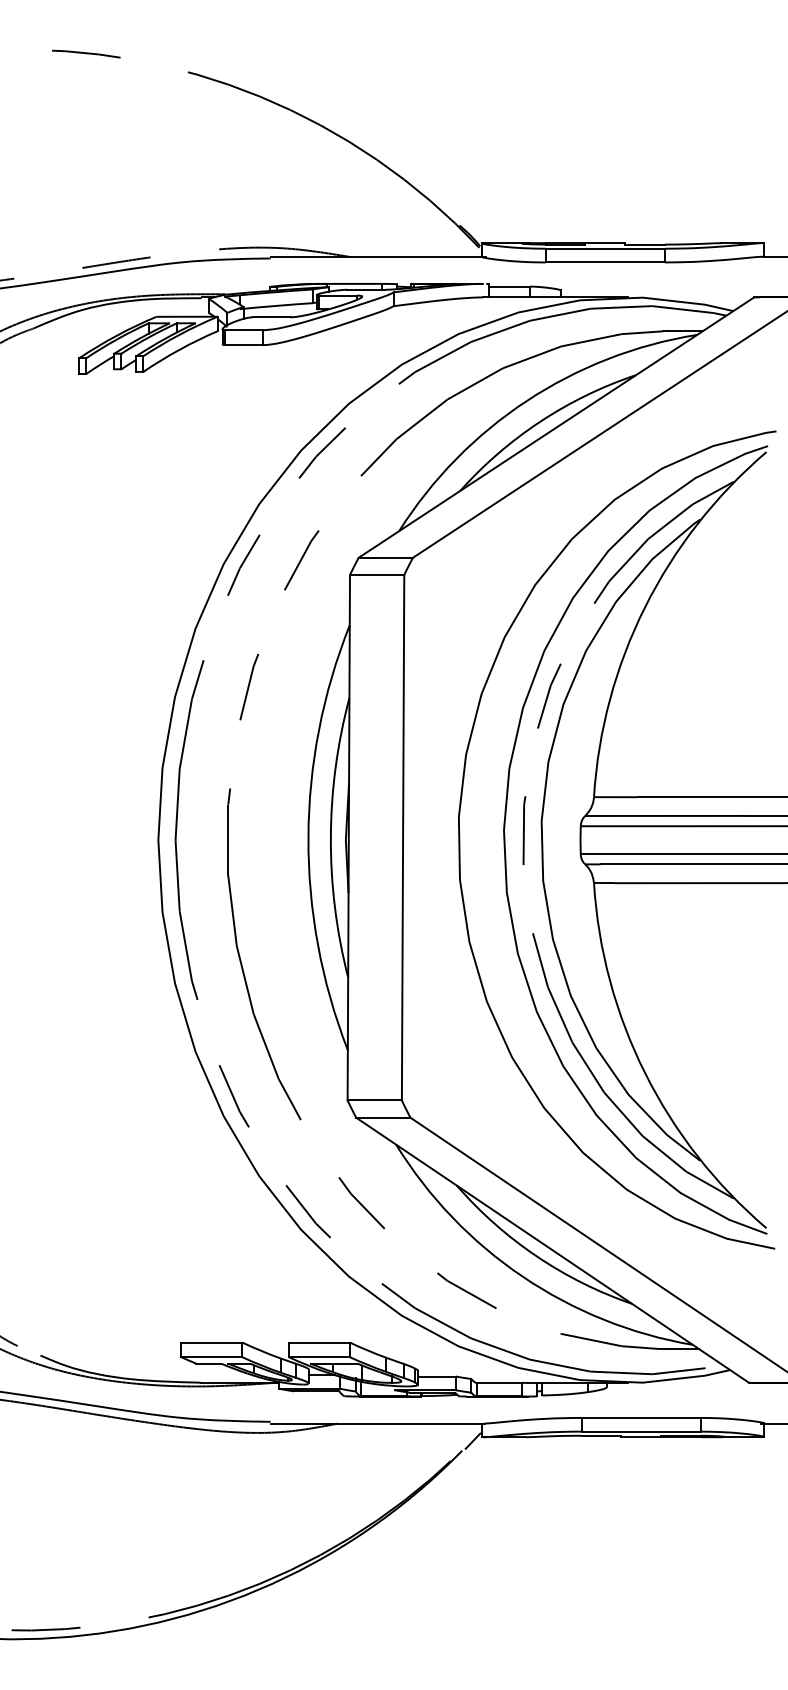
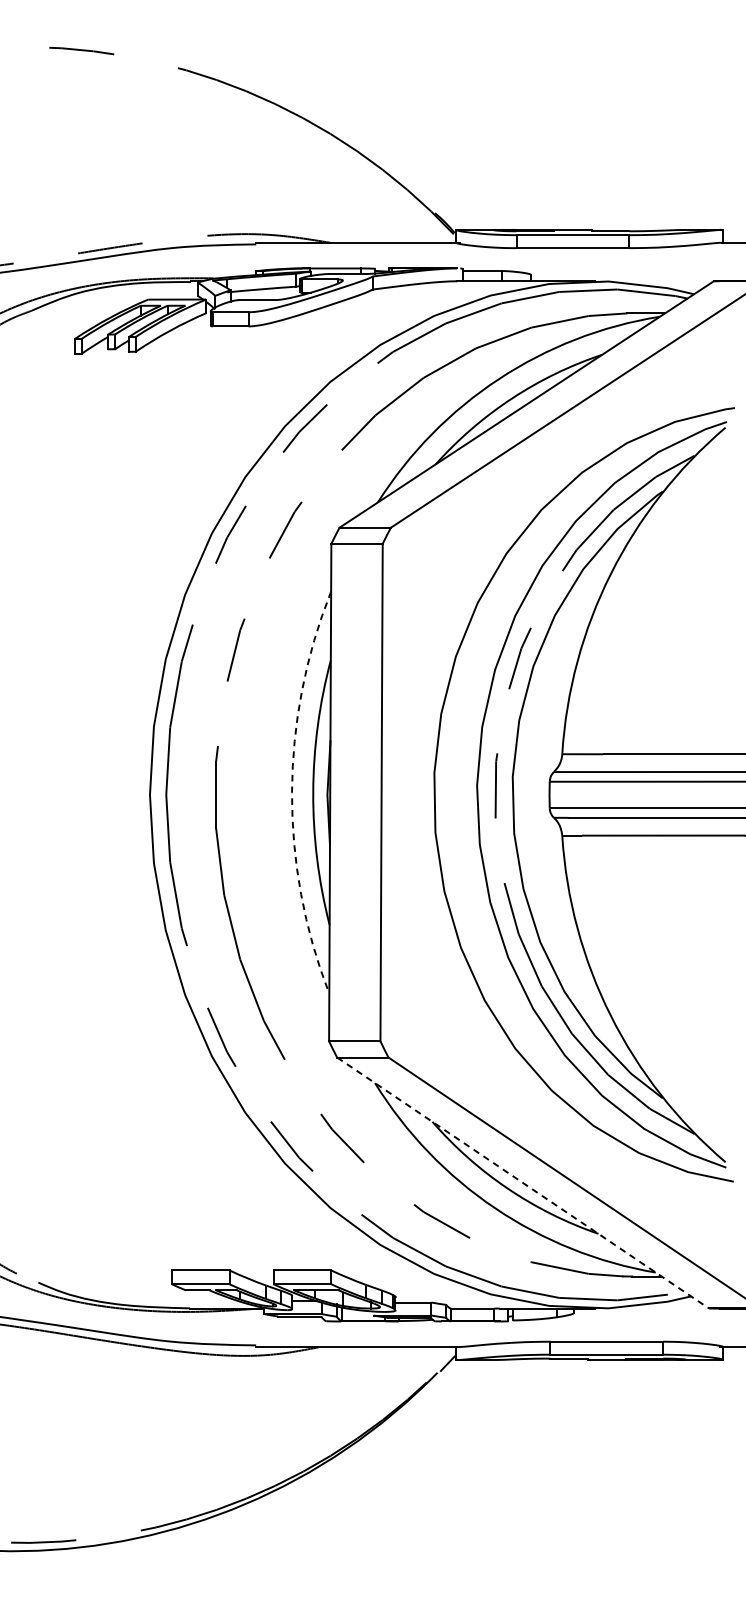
arc: (308, 837) -> (292, 792), solid -> dashed
line: (552, 1250) -> (523, 1183), solid -> dashed

